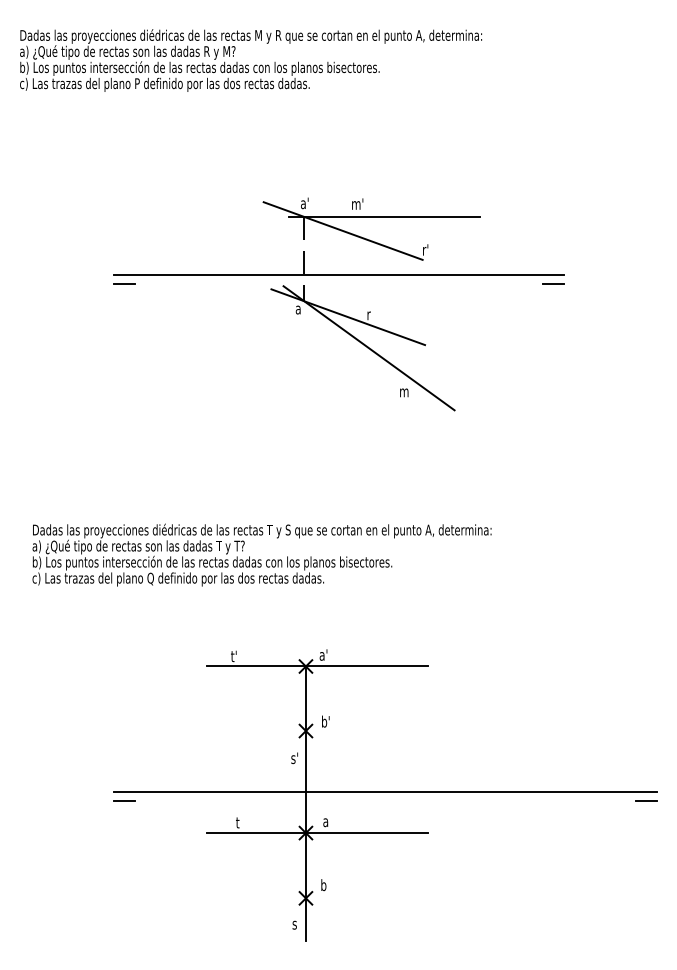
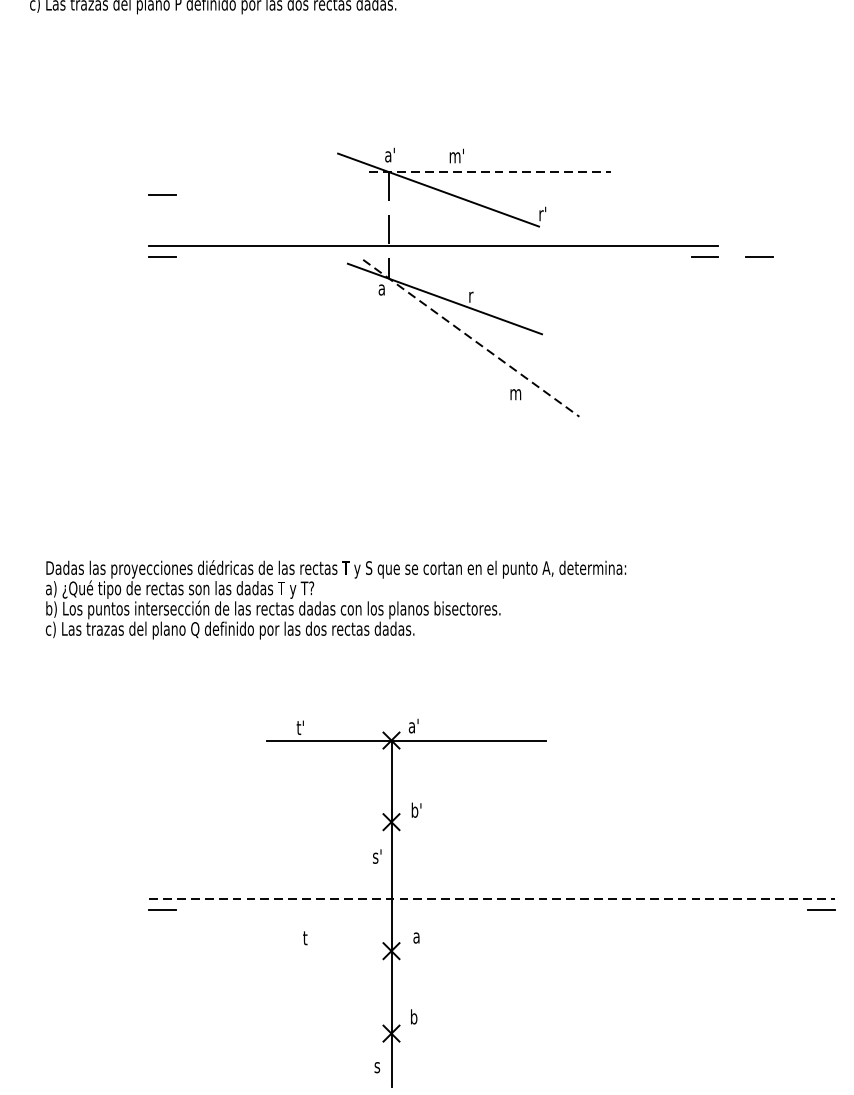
line: (384, 216) -> (490, 171), solid -> dashed
line: (124, 234) -> (162, 194), added
line: (596, 283) -> (758, 256), added
line: (369, 348) -> (471, 338), solid -> dashed
line: (386, 792) -> (493, 899), solid -> dashed
line: (317, 833) -> (406, 951), removed

